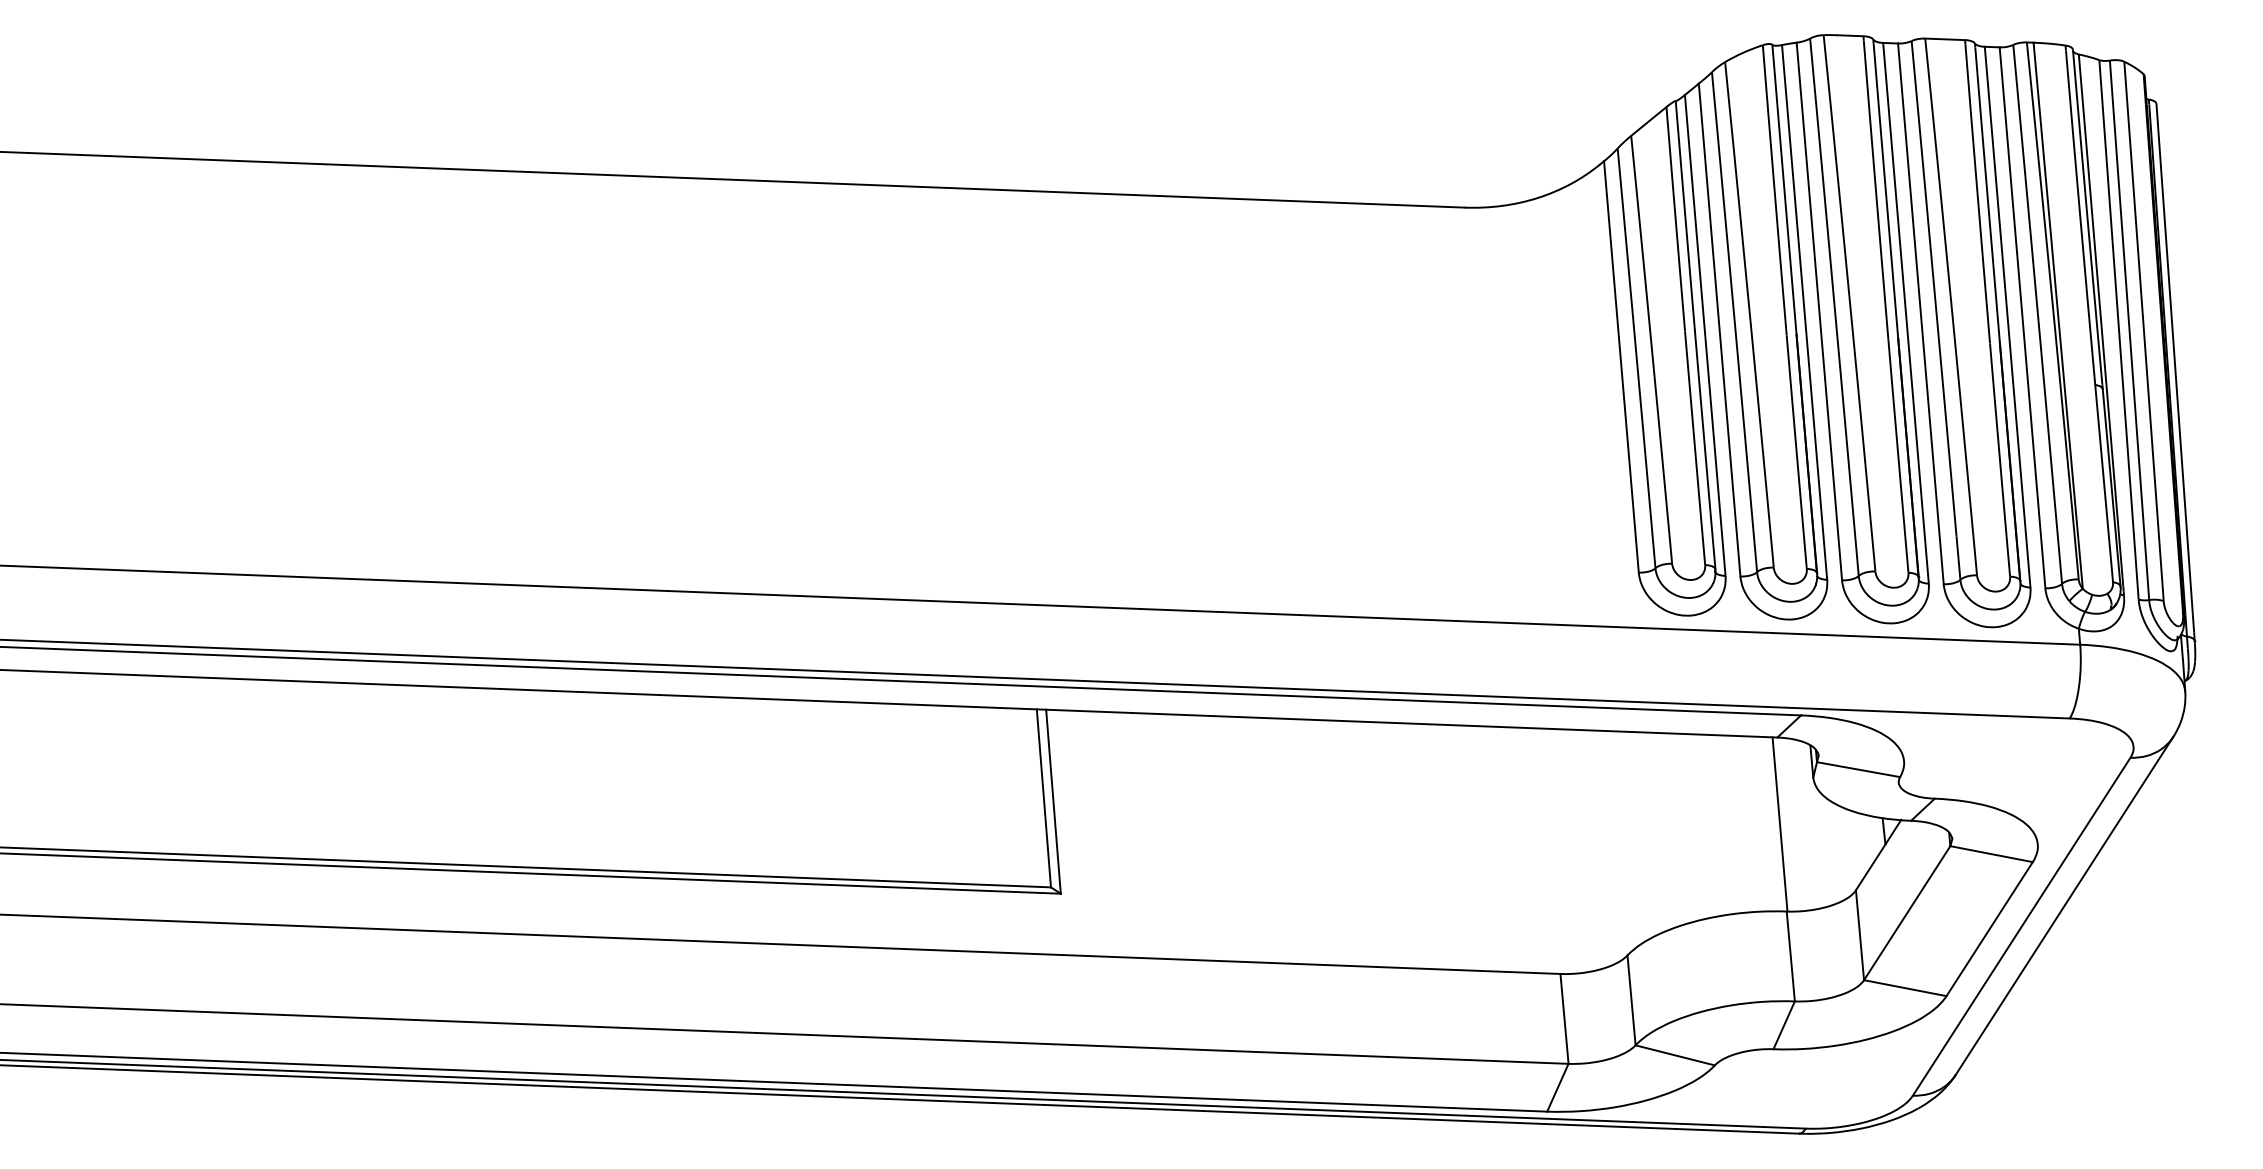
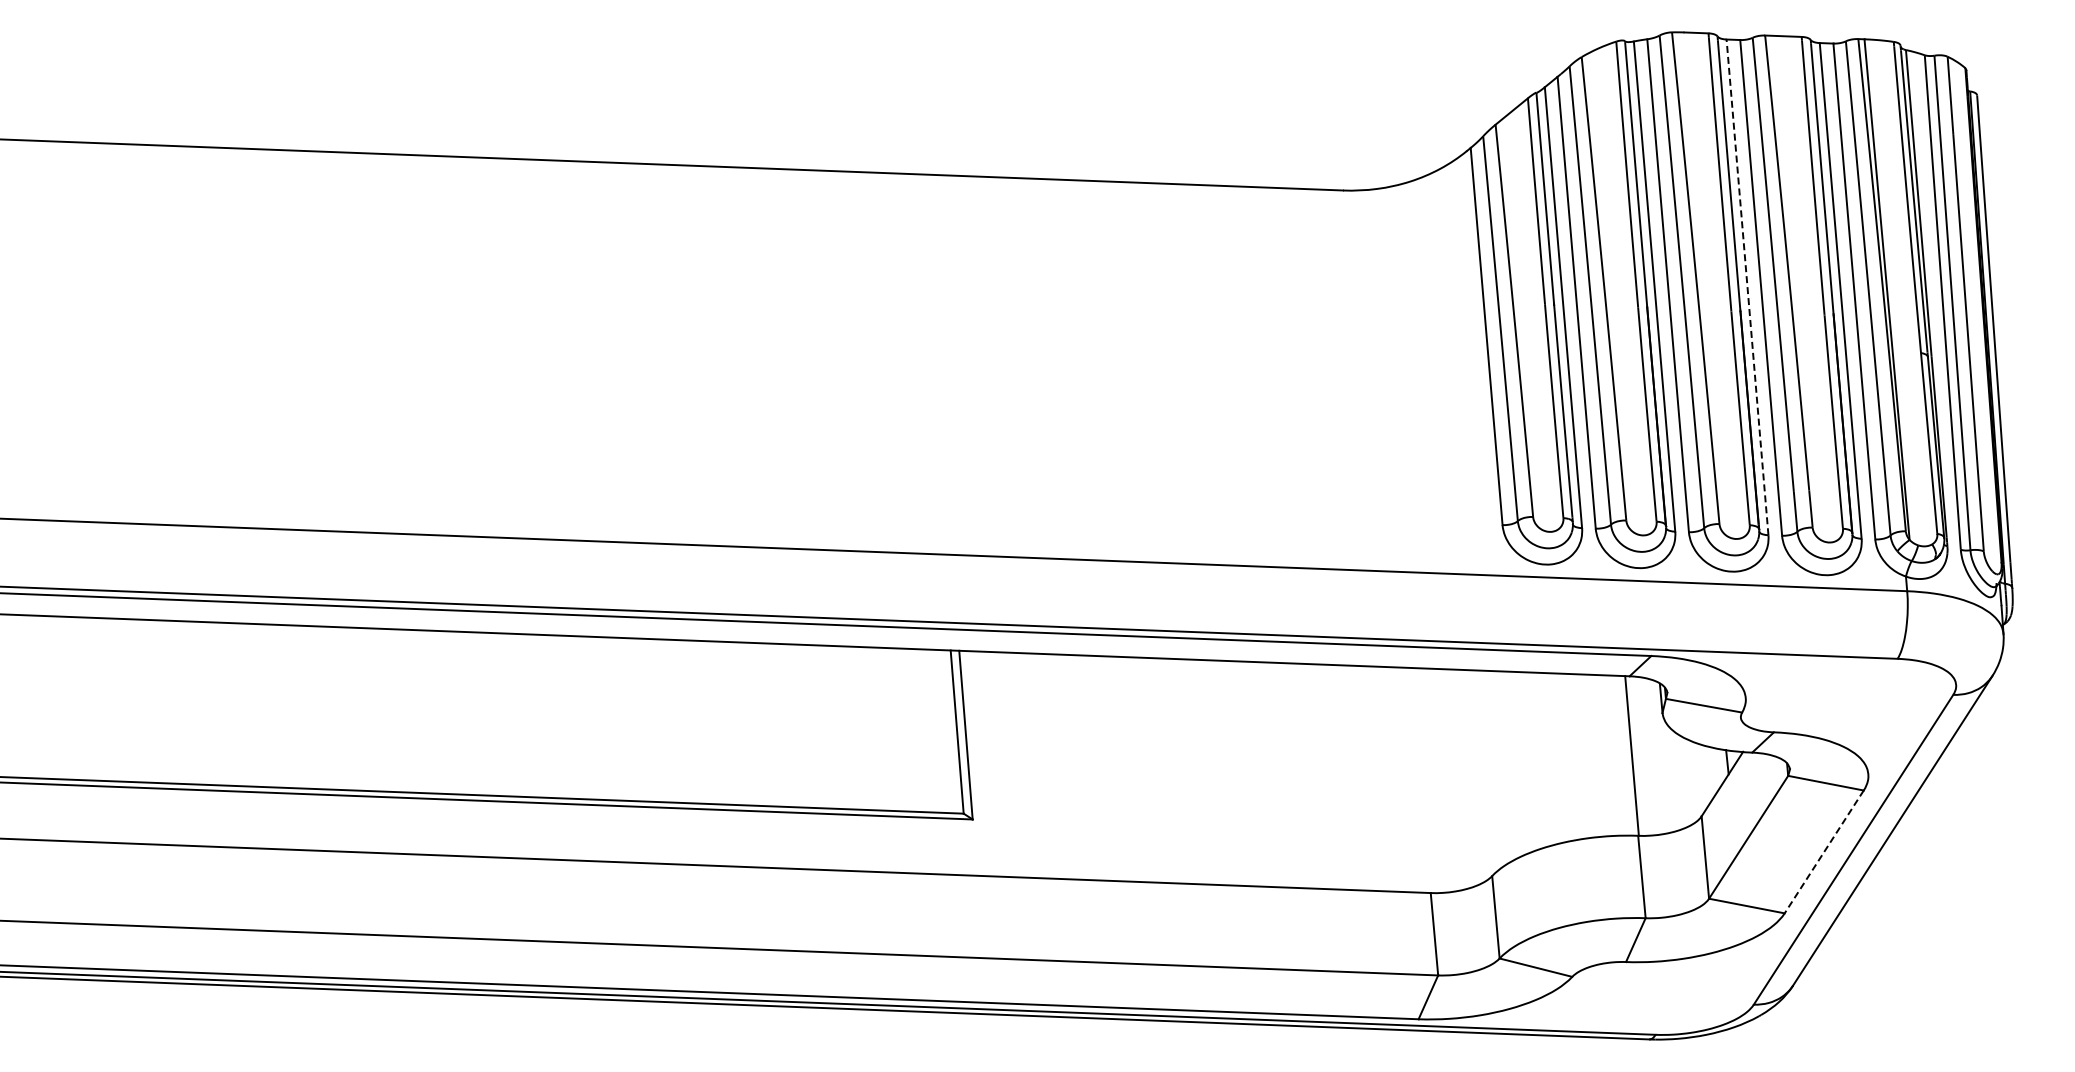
line: (1905, 313) -> (1747, 287), solid -> dashed
line: (1988, 929) -> (1823, 852), solid -> dashed

